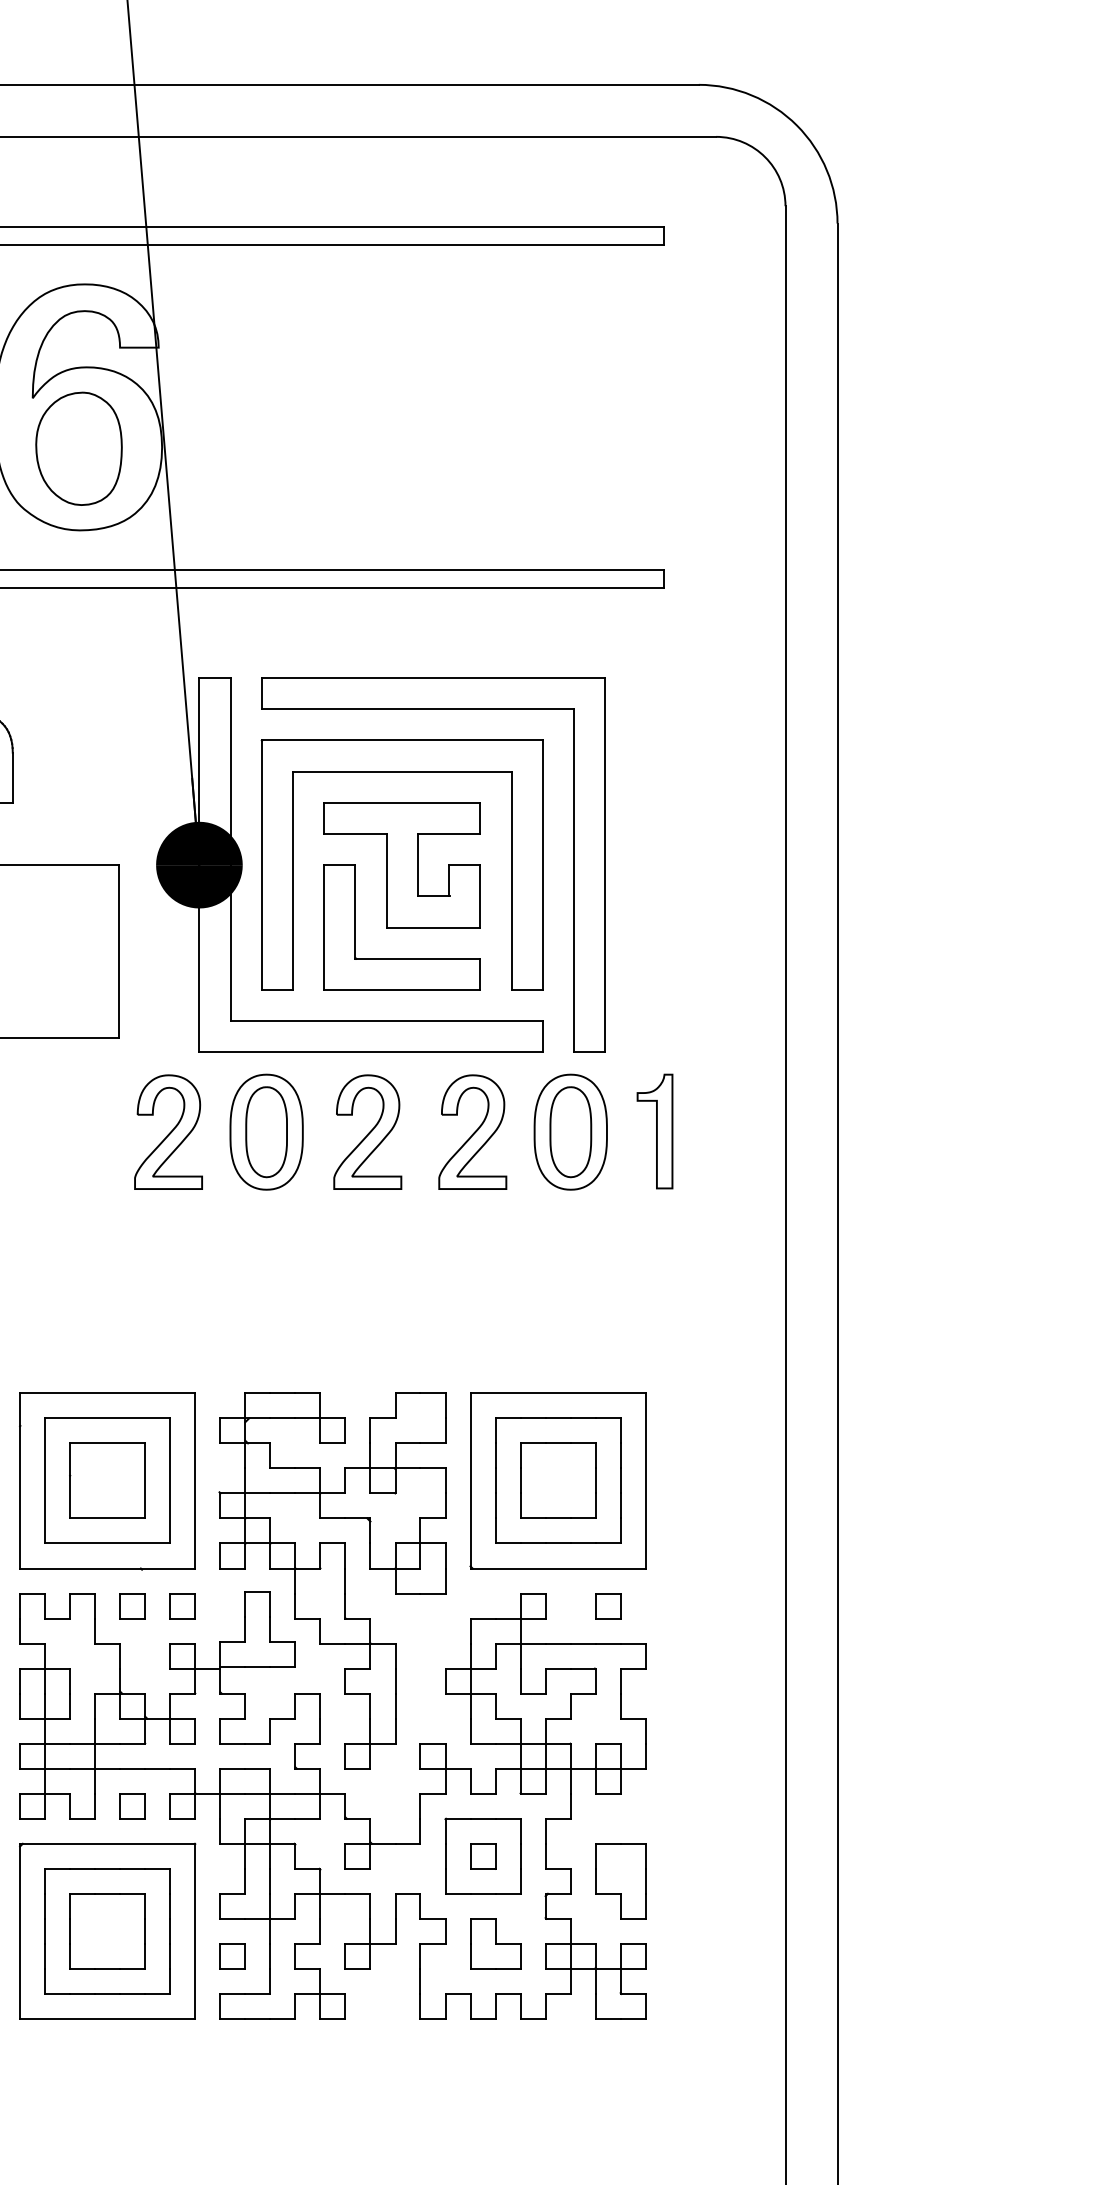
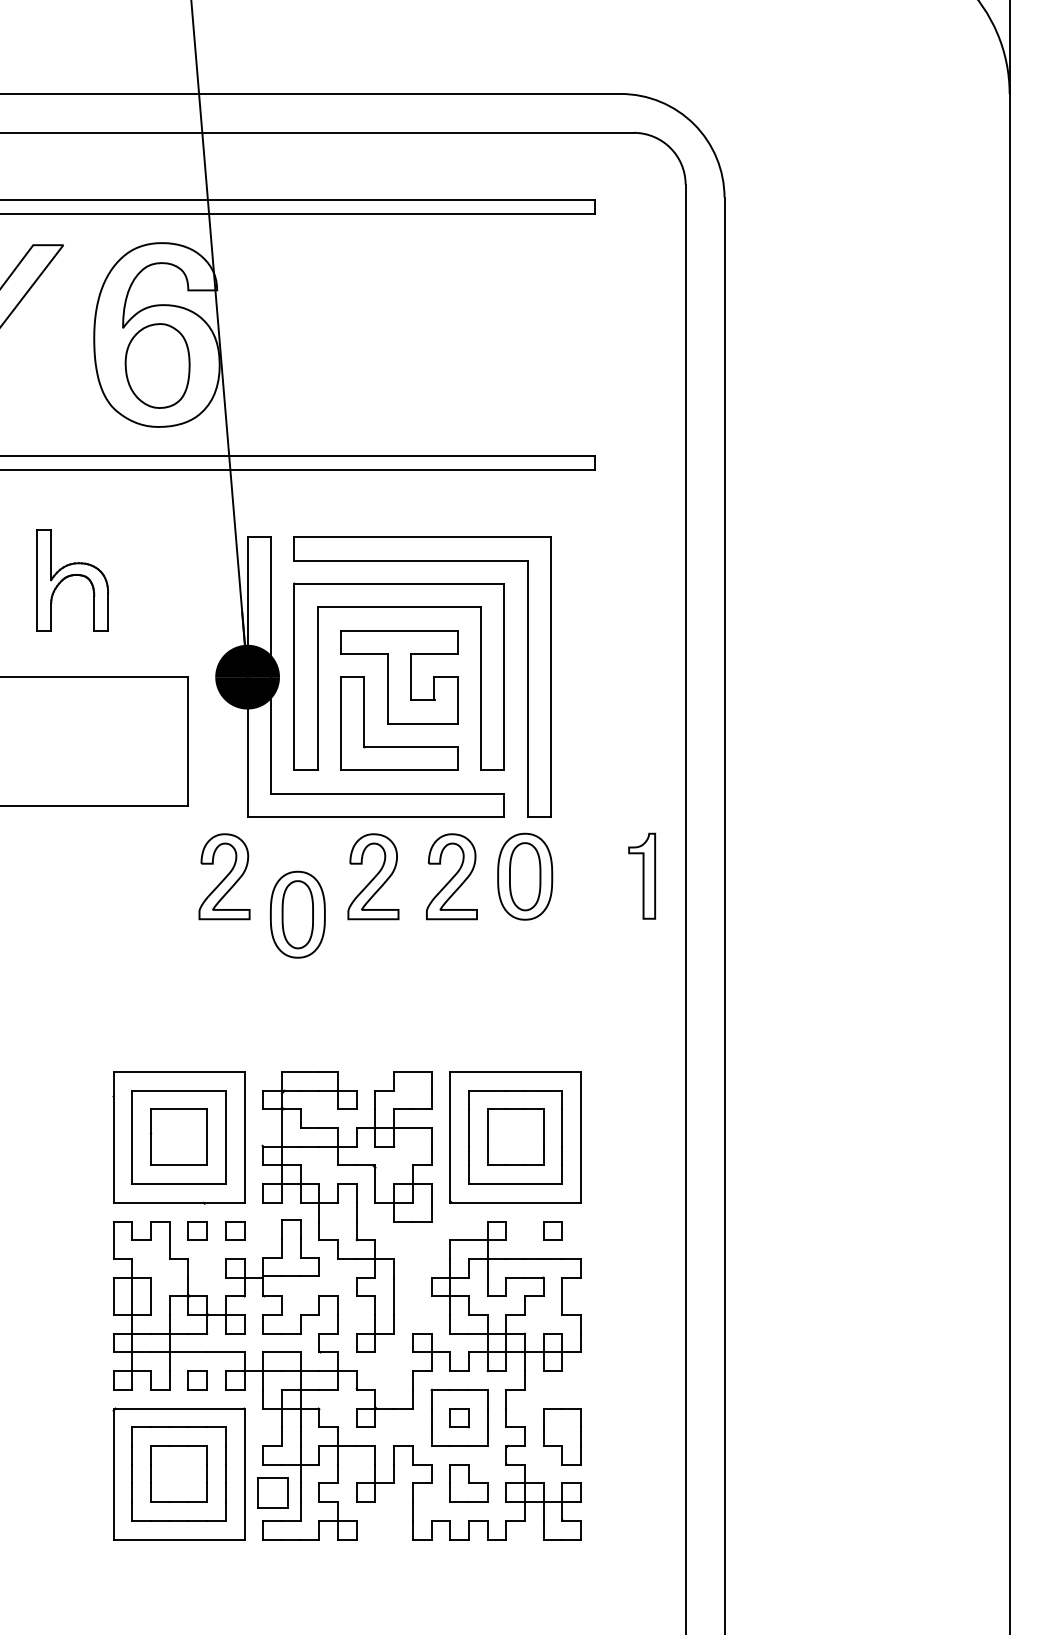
part: (655, 1130) -> (642, 875), moved
part: (266, 1131) -> (297, 914), moved
part: (232, 1956) -> (272, 1492), size x1.6

